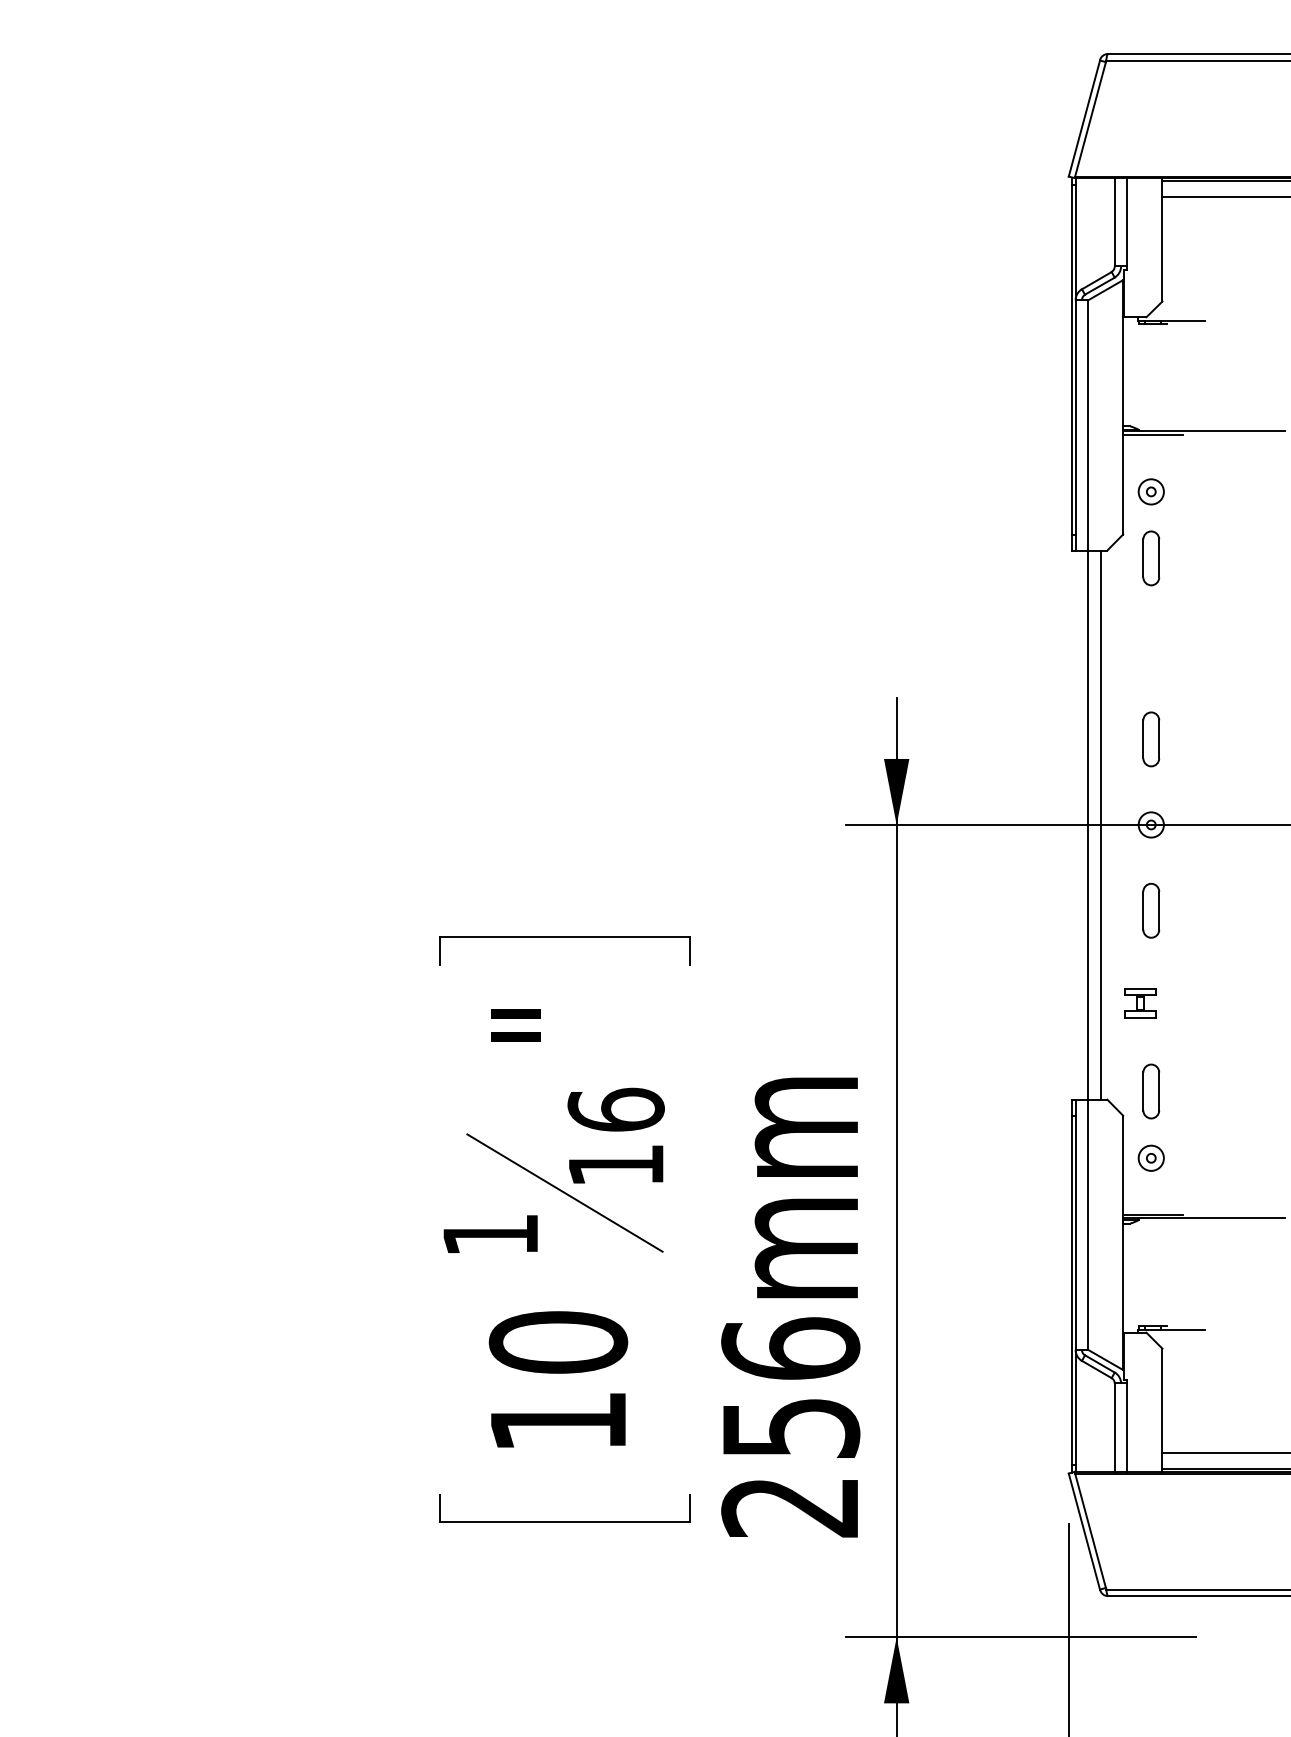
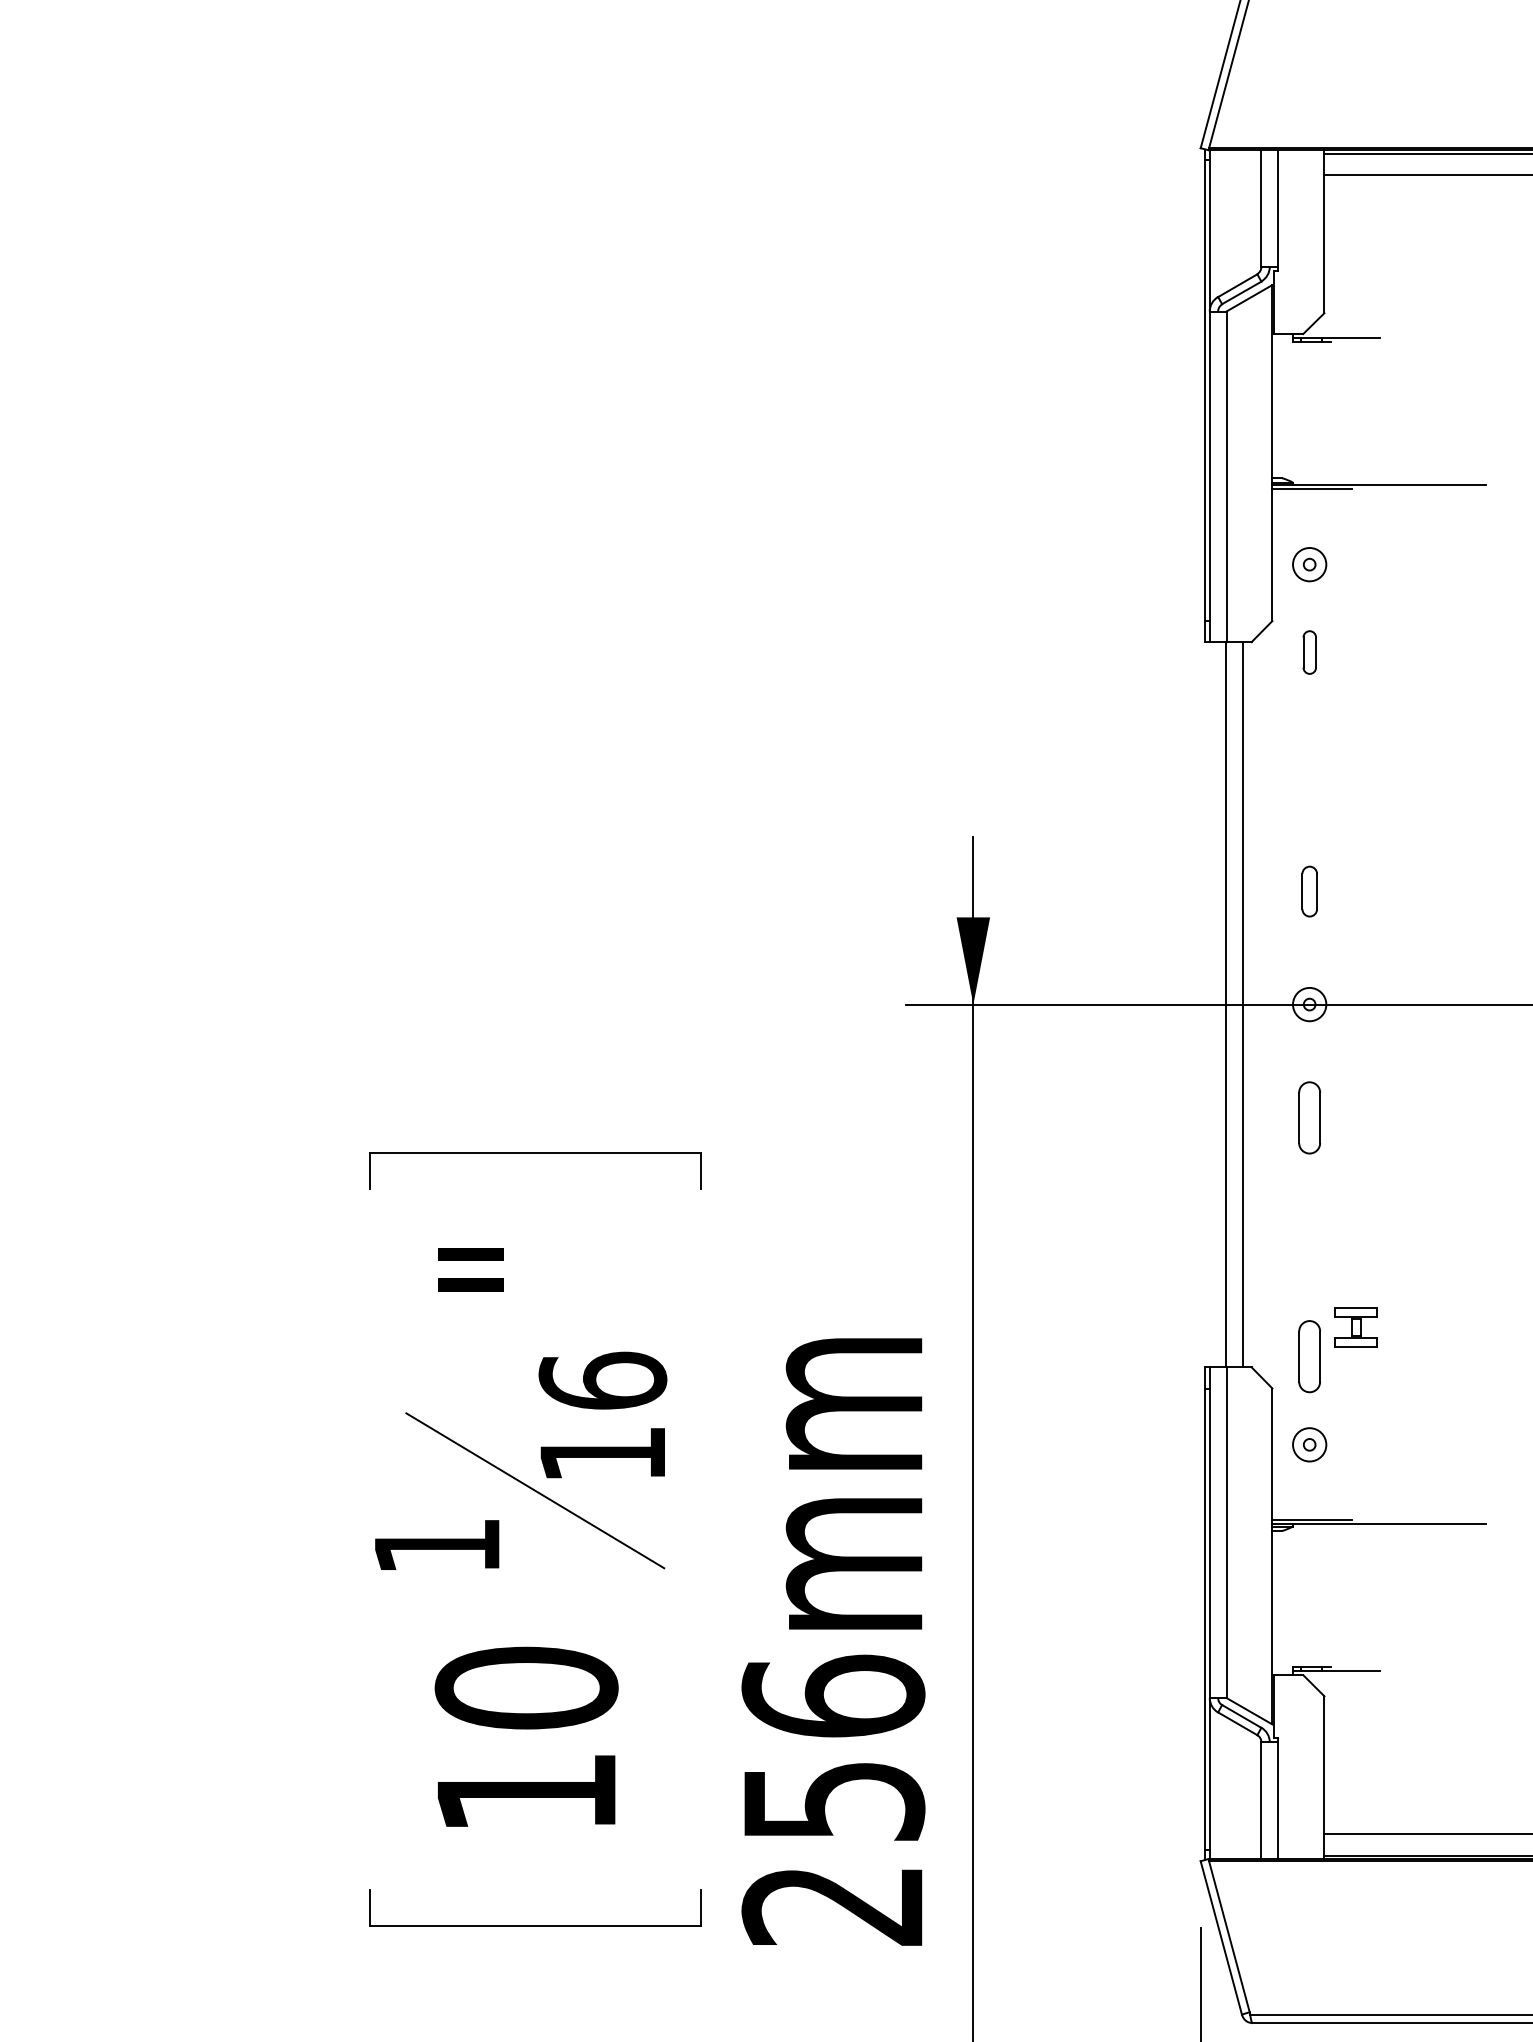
part: (1151, 558) -> (1309, 652), size x0.6
part: (1151, 739) -> (1309, 891), size x0.7
part: (1140, 1003) -> (1356, 1327), moved

